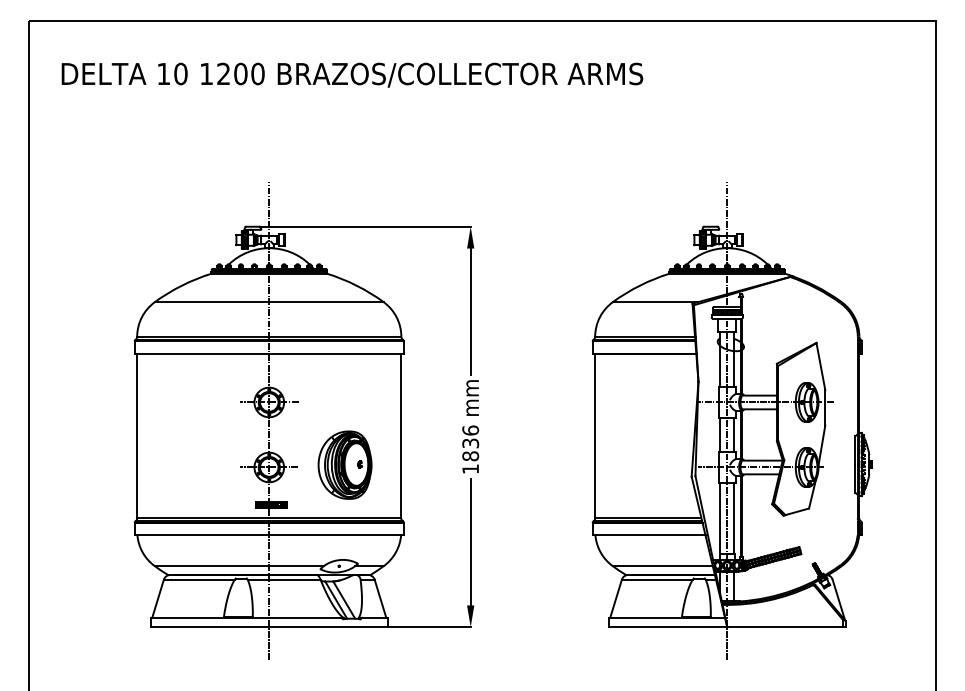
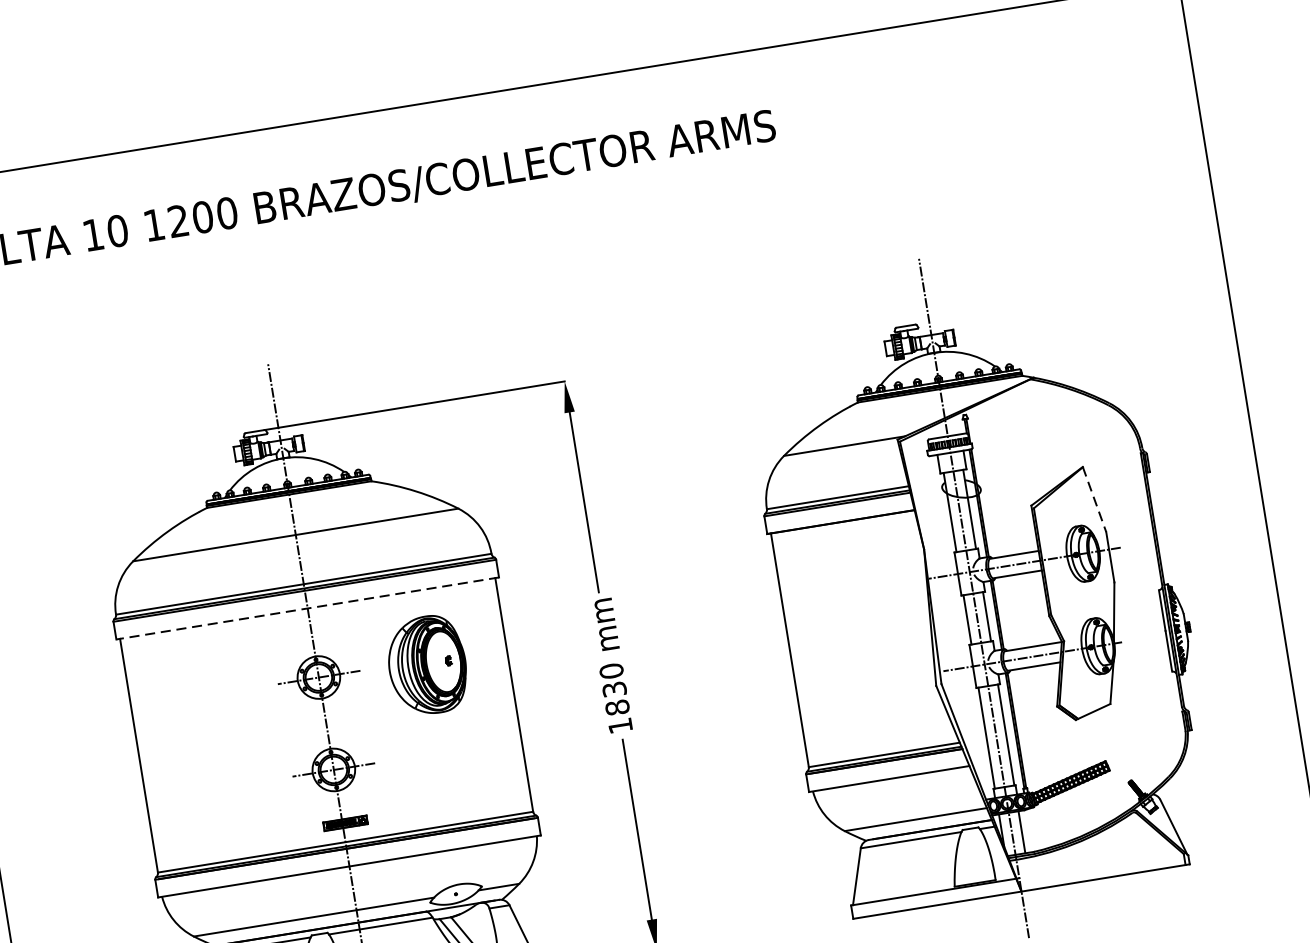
line: (269, 353) -> (307, 607), solid -> dashed
line: (820, 367) -> (1094, 500), solid -> dashed
text: (470, 430) -> (611, 671), 1836 -> 1830
part: (344, 464) -> (426, 664), moved

